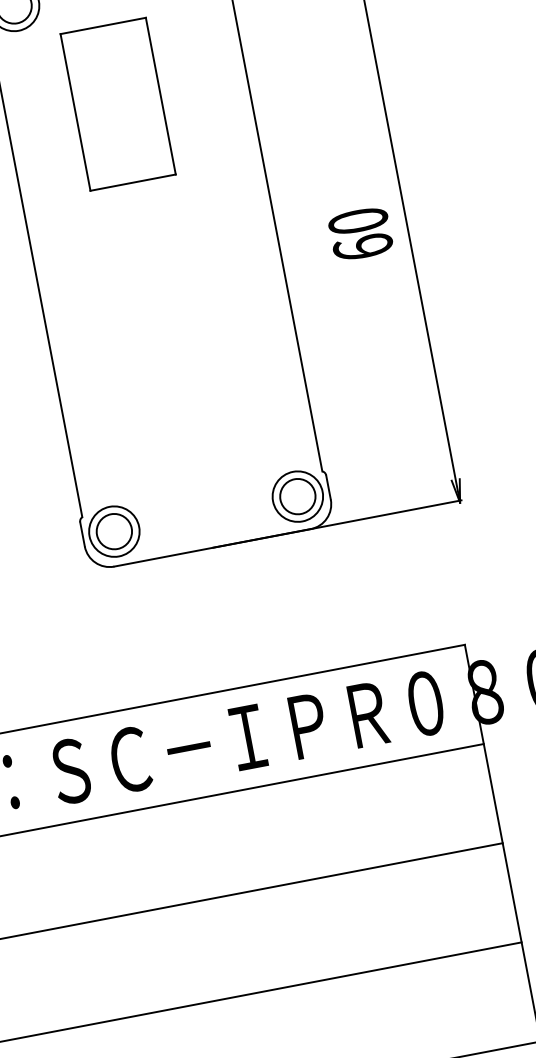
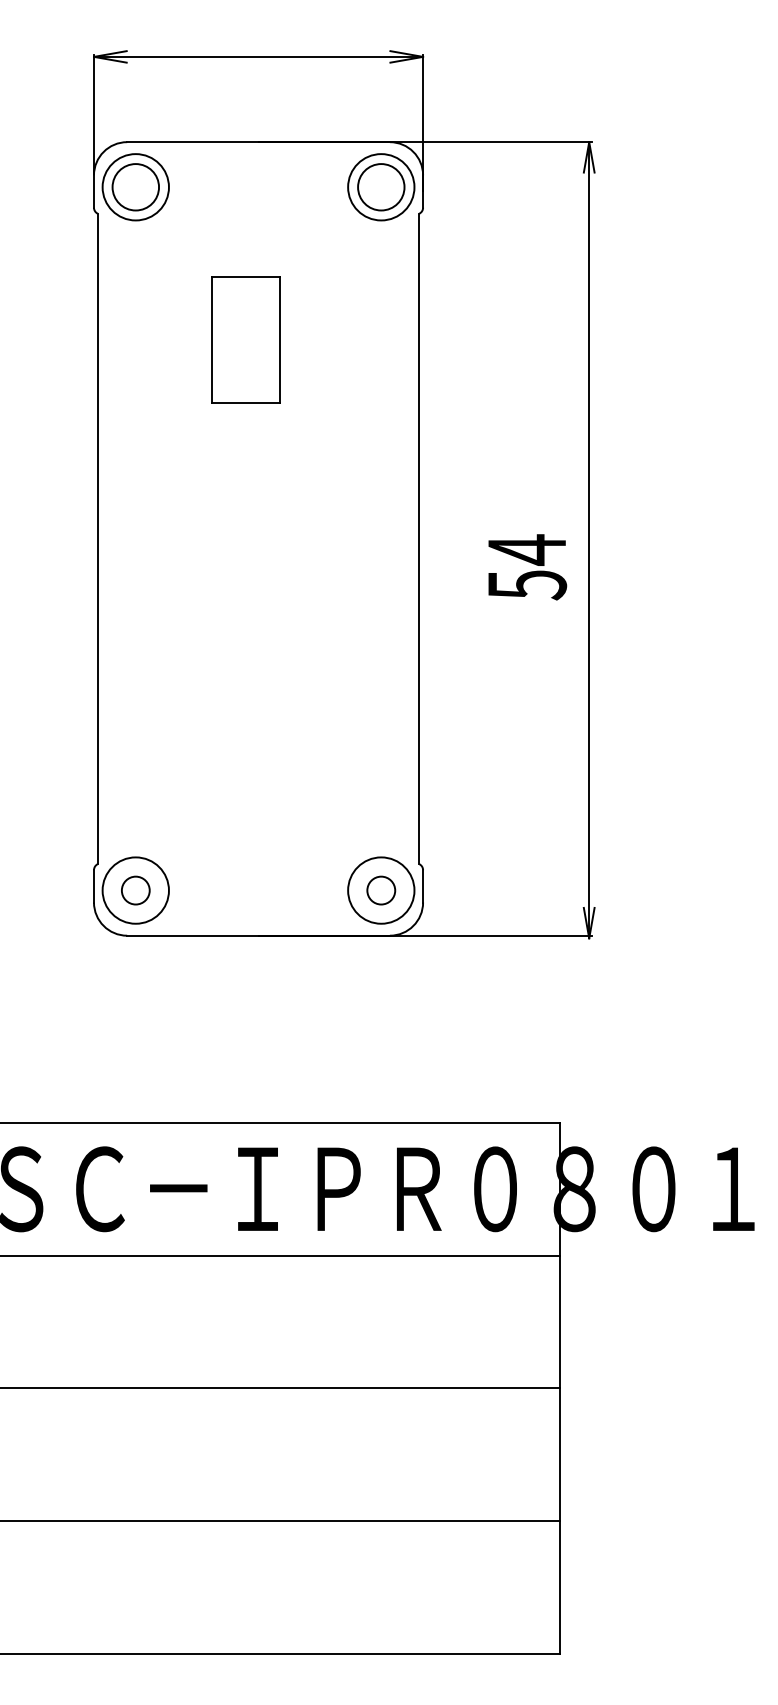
part: (117, 104) -> (245, 339), size x0.6
text: (361, 234) -> (527, 567), 60 -> 54
circle: (298, 496) -> (381, 890), size x0.6
circle: (114, 531) -> (135, 890), size x0.6

